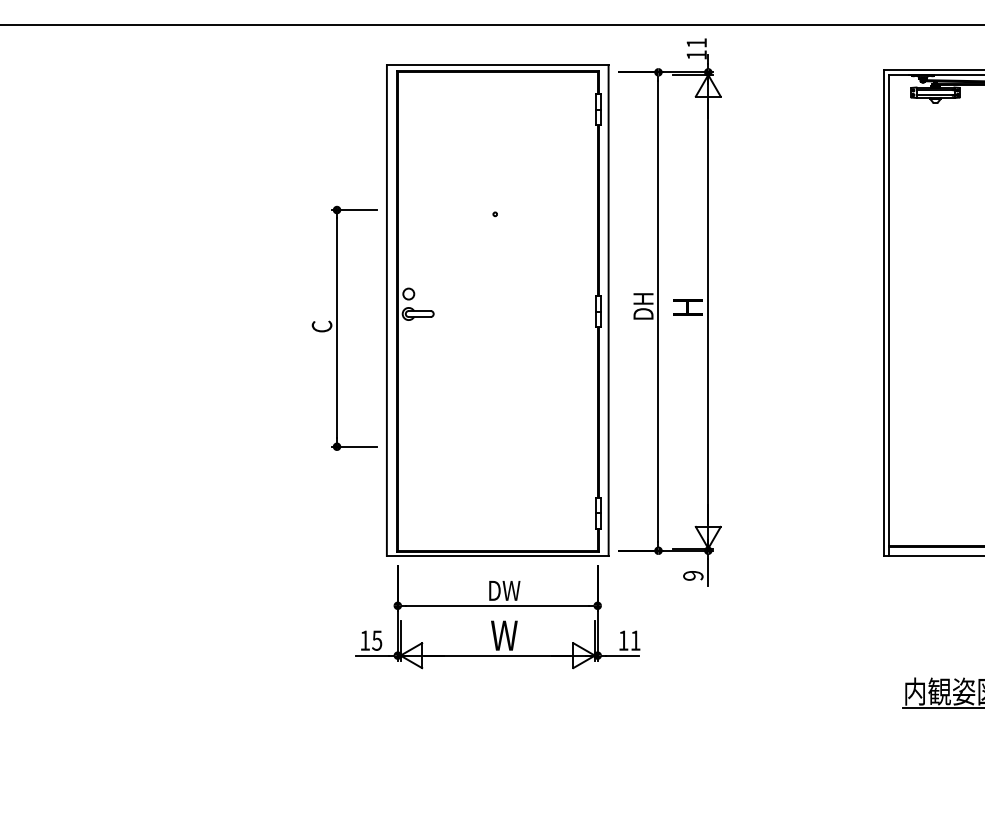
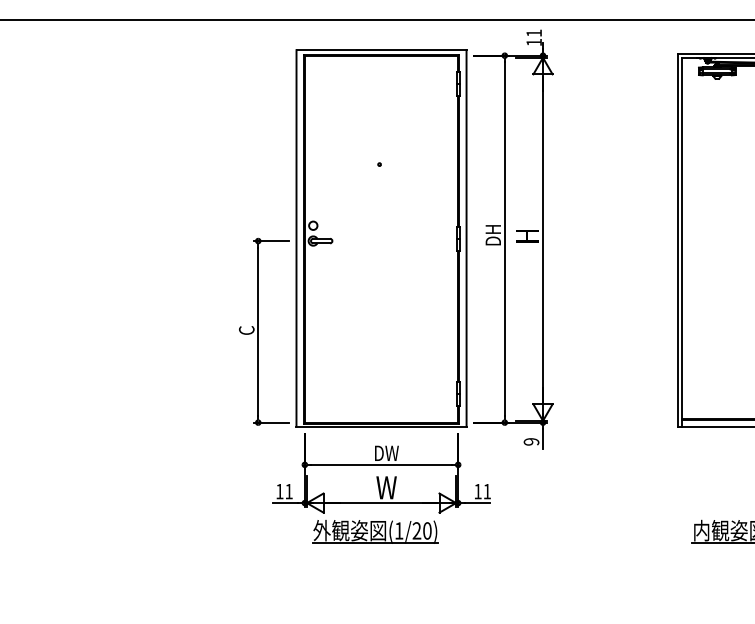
part: (337, 327) -> (258, 331), moved
text: (377, 640) -> (289, 491), 15 -> 11
part: (489, 692) -> (375, 531), added

